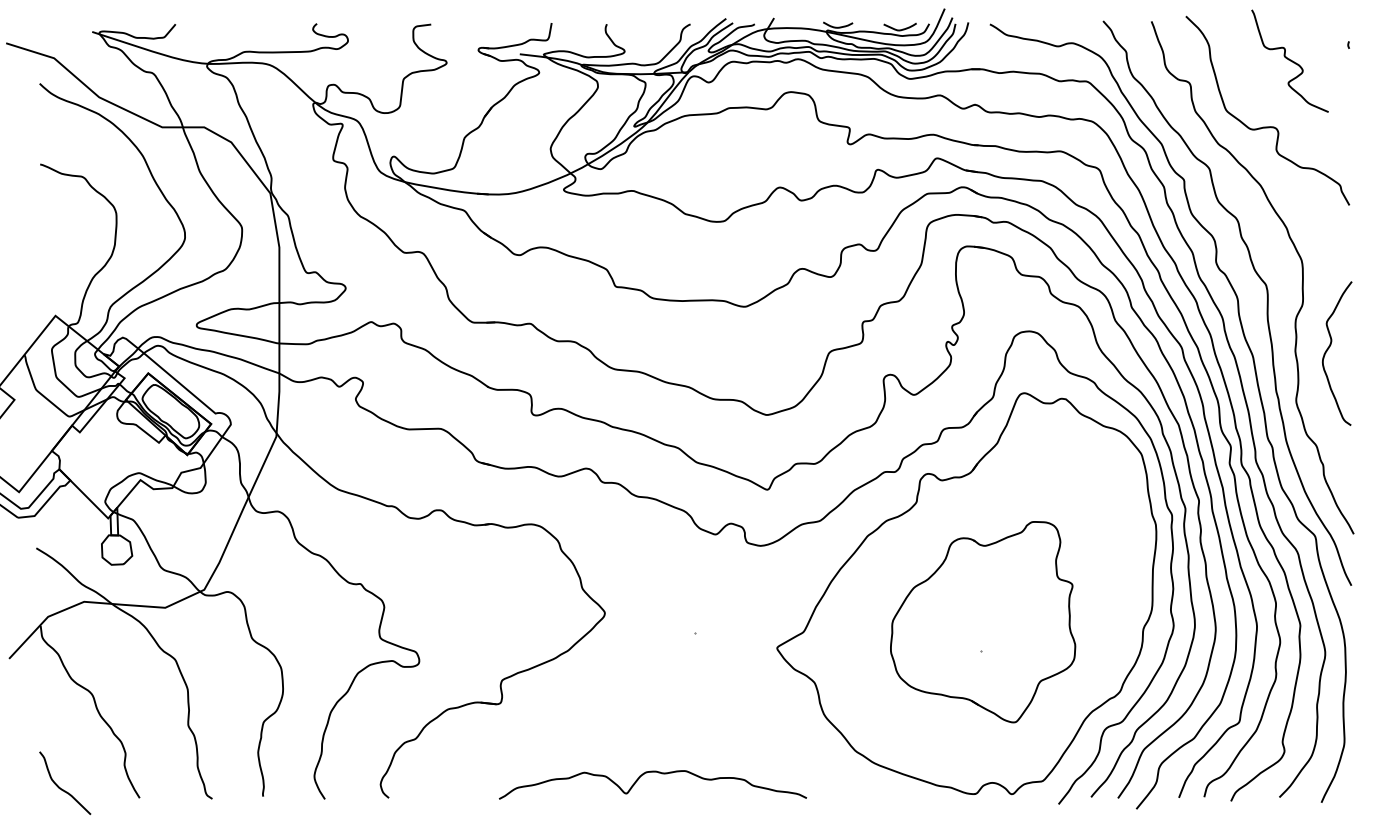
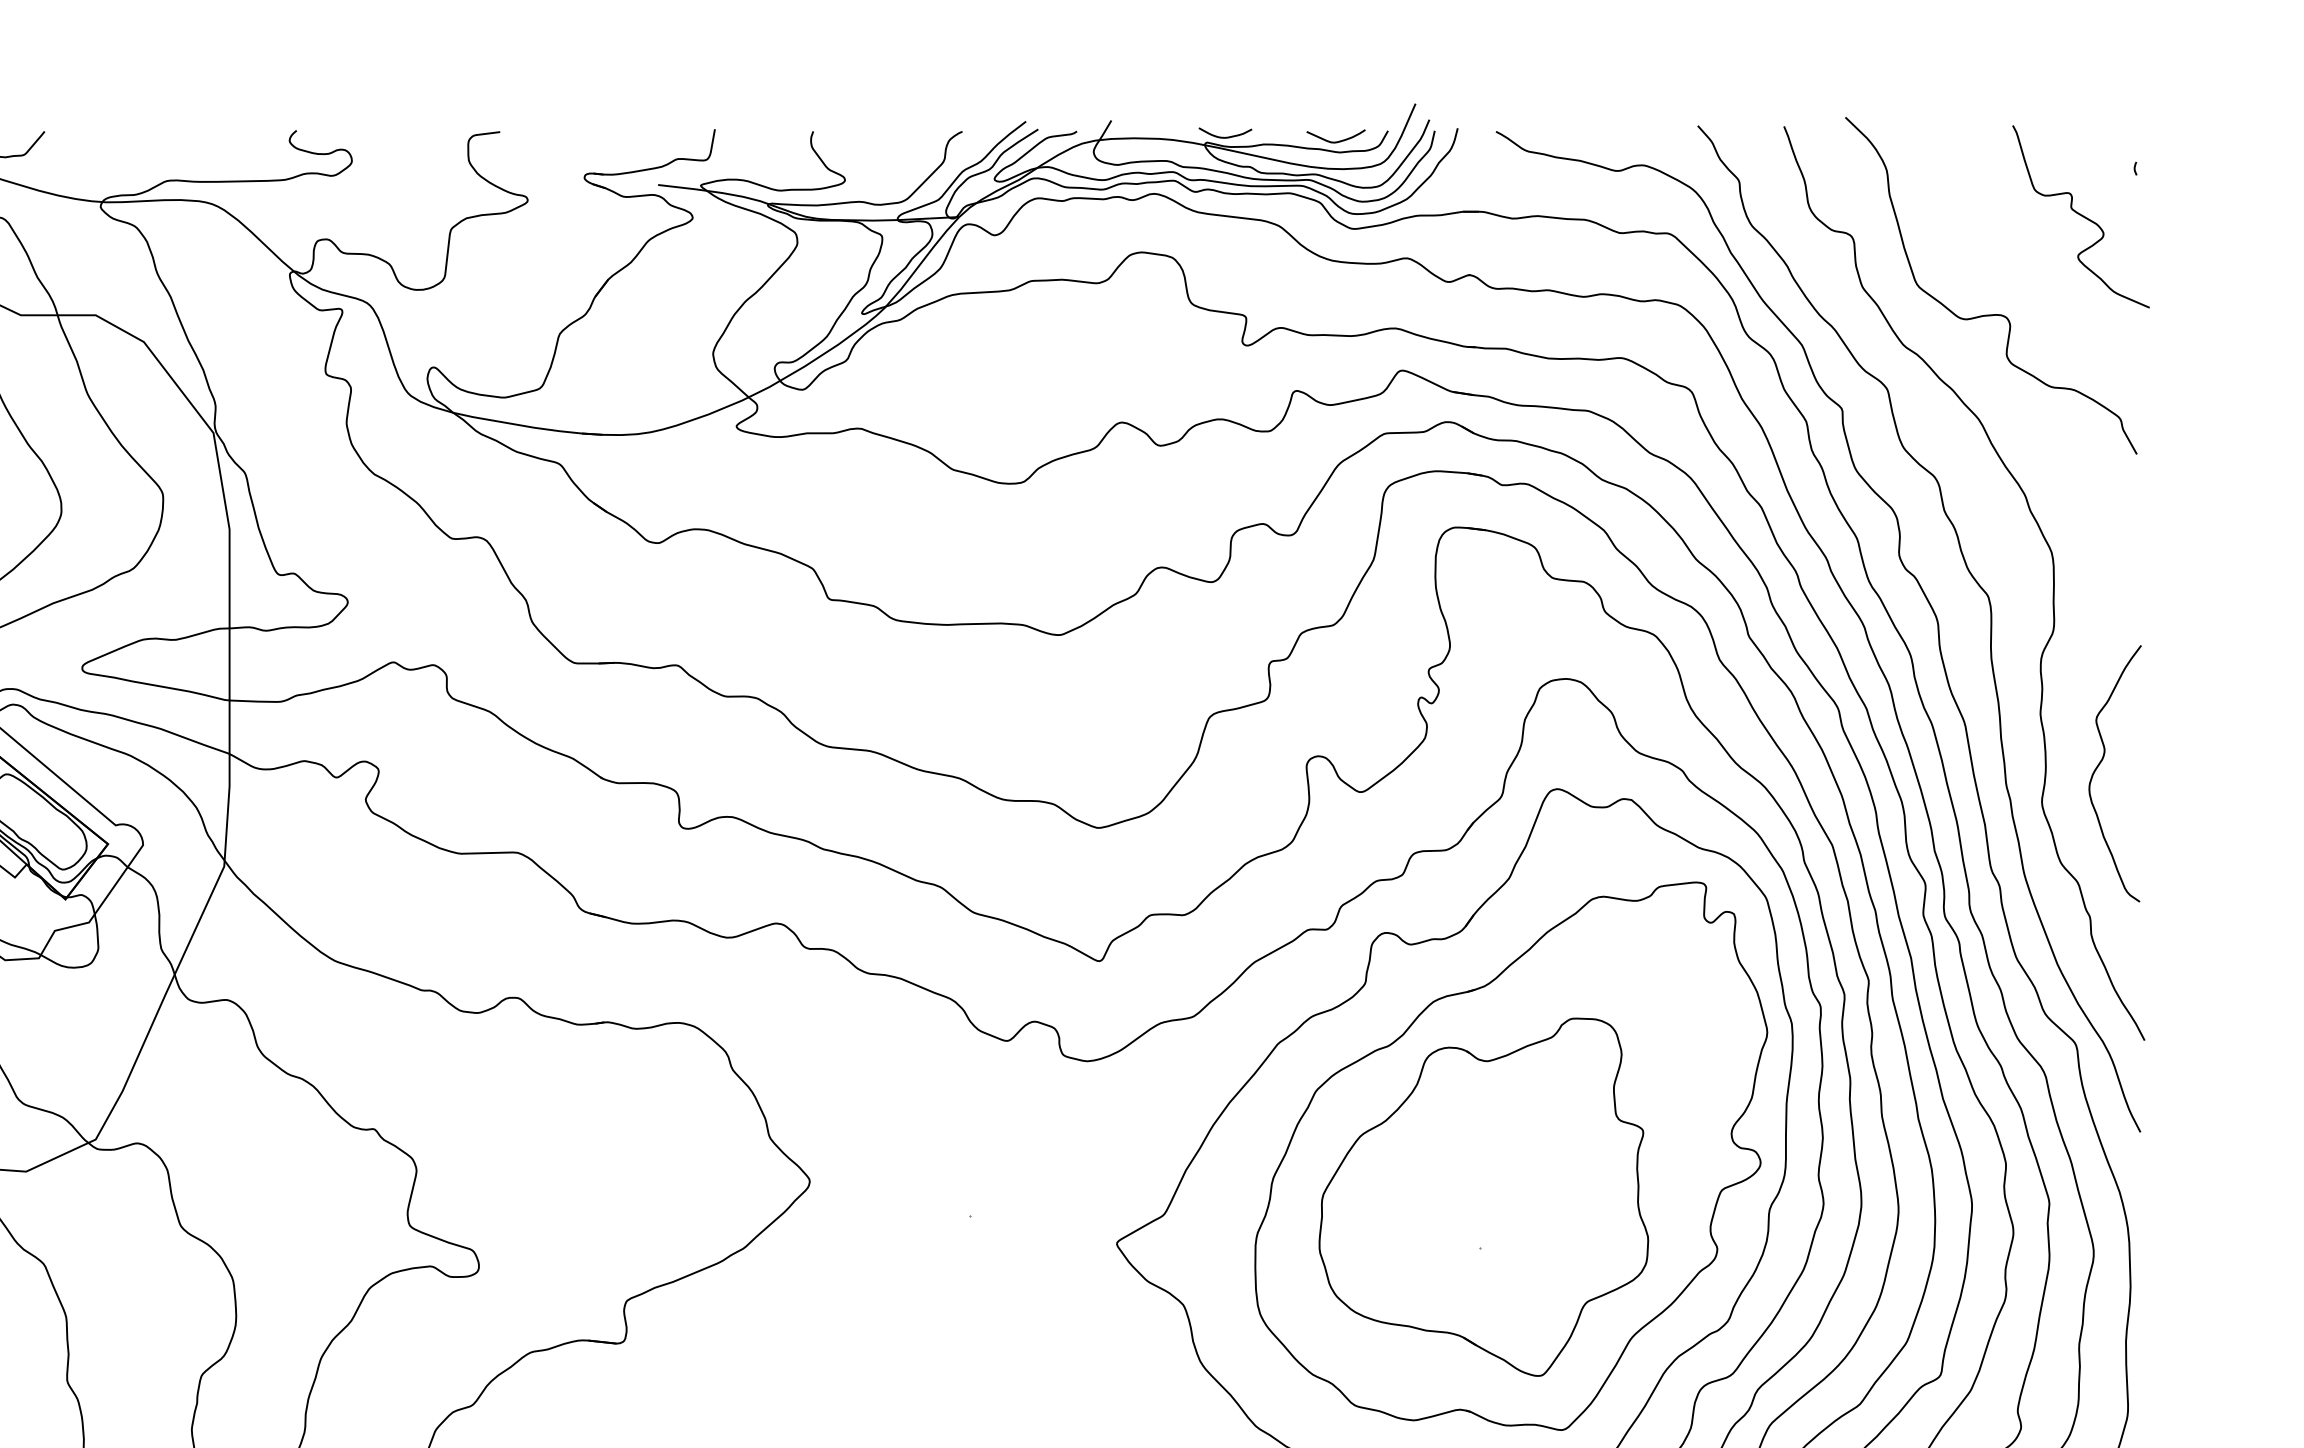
curve: (1289, 60) -> (2079, 215), moved
curve: (1329, 348) -> (2101, 764), moved
part: (998, 598) -> (1511, 1155), added

